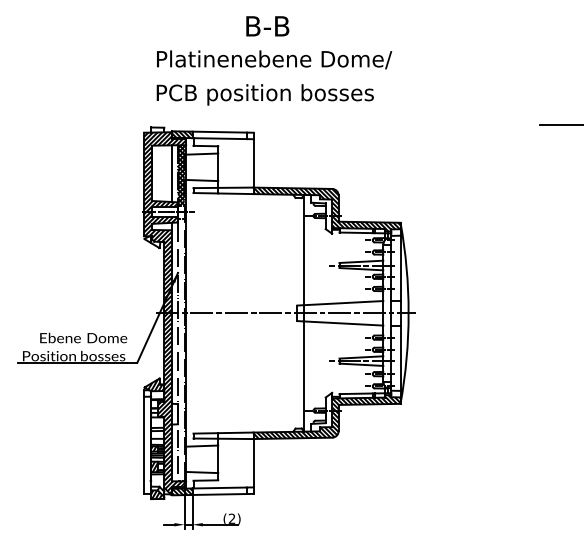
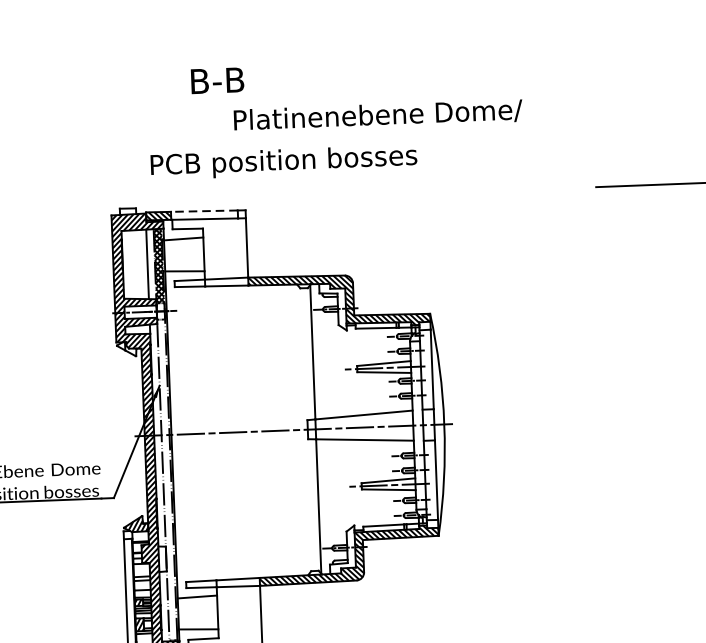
text: (267, 26) -> (217, 80), moved
text: (274, 59) -> (378, 115), moved
text: (264, 94) -> (283, 161), moved
line: (219, 132) -> (203, 211), solid -> dashed

